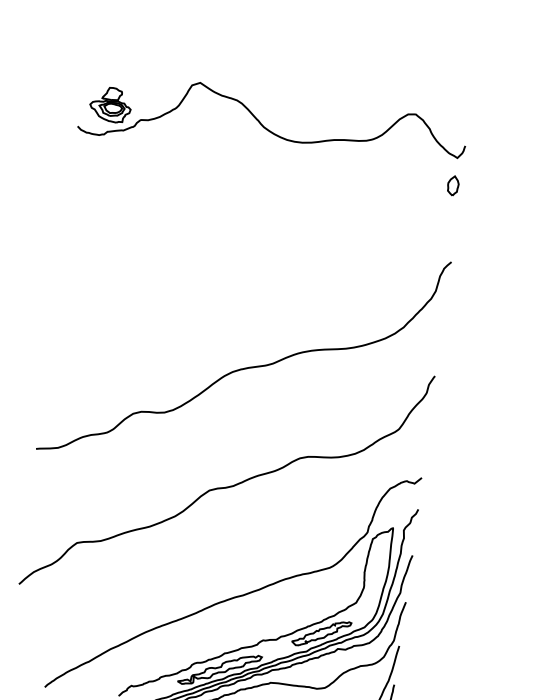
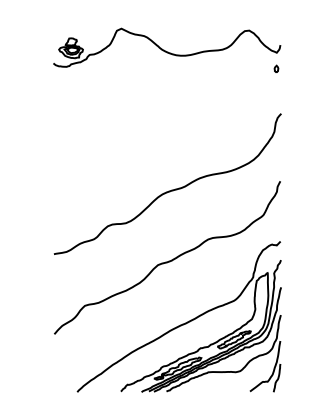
part: (453, 184) -> (276, 68), size x0.6

